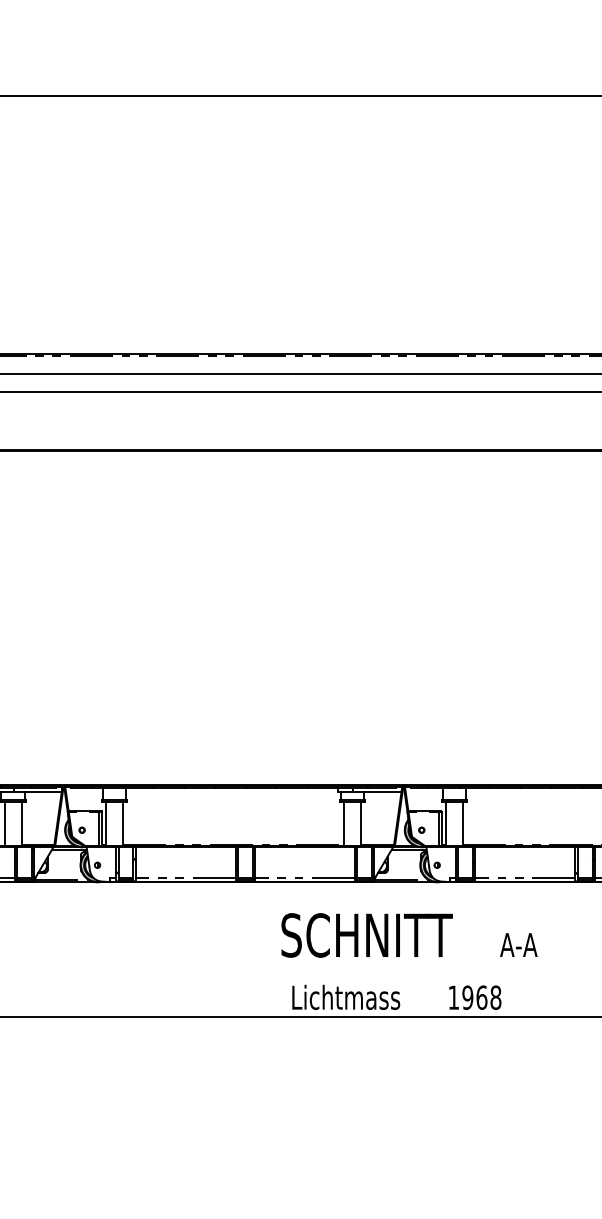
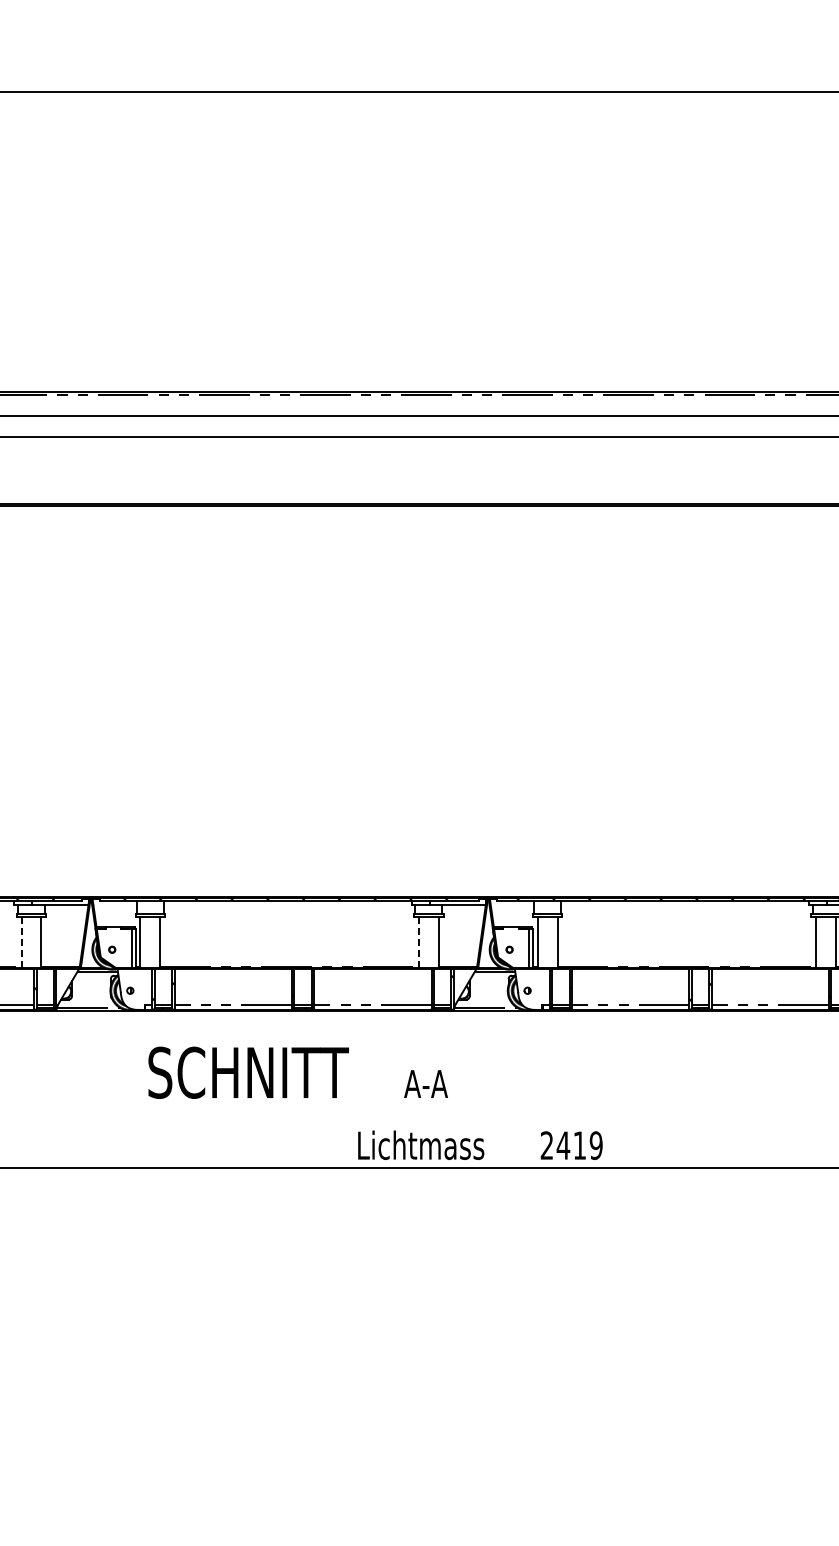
line: (4, 824) -> (21, 942), solid -> dashed
line: (343, 824) -> (418, 942), solid -> dashed
text: (408, 935) -> (297, 1072), moved
text: (474, 997) -> (571, 1145), 1968 -> 2419

